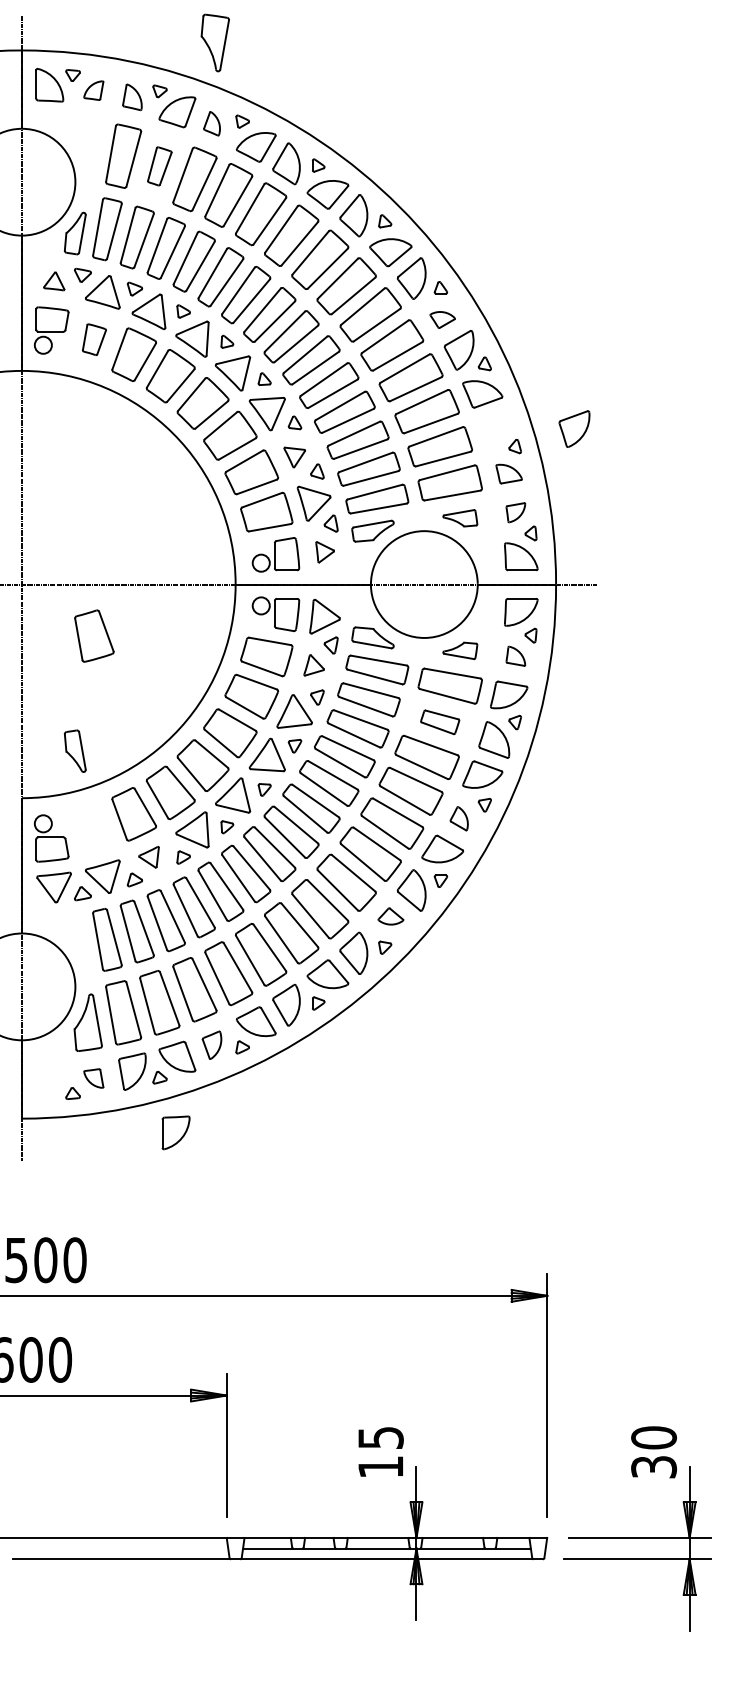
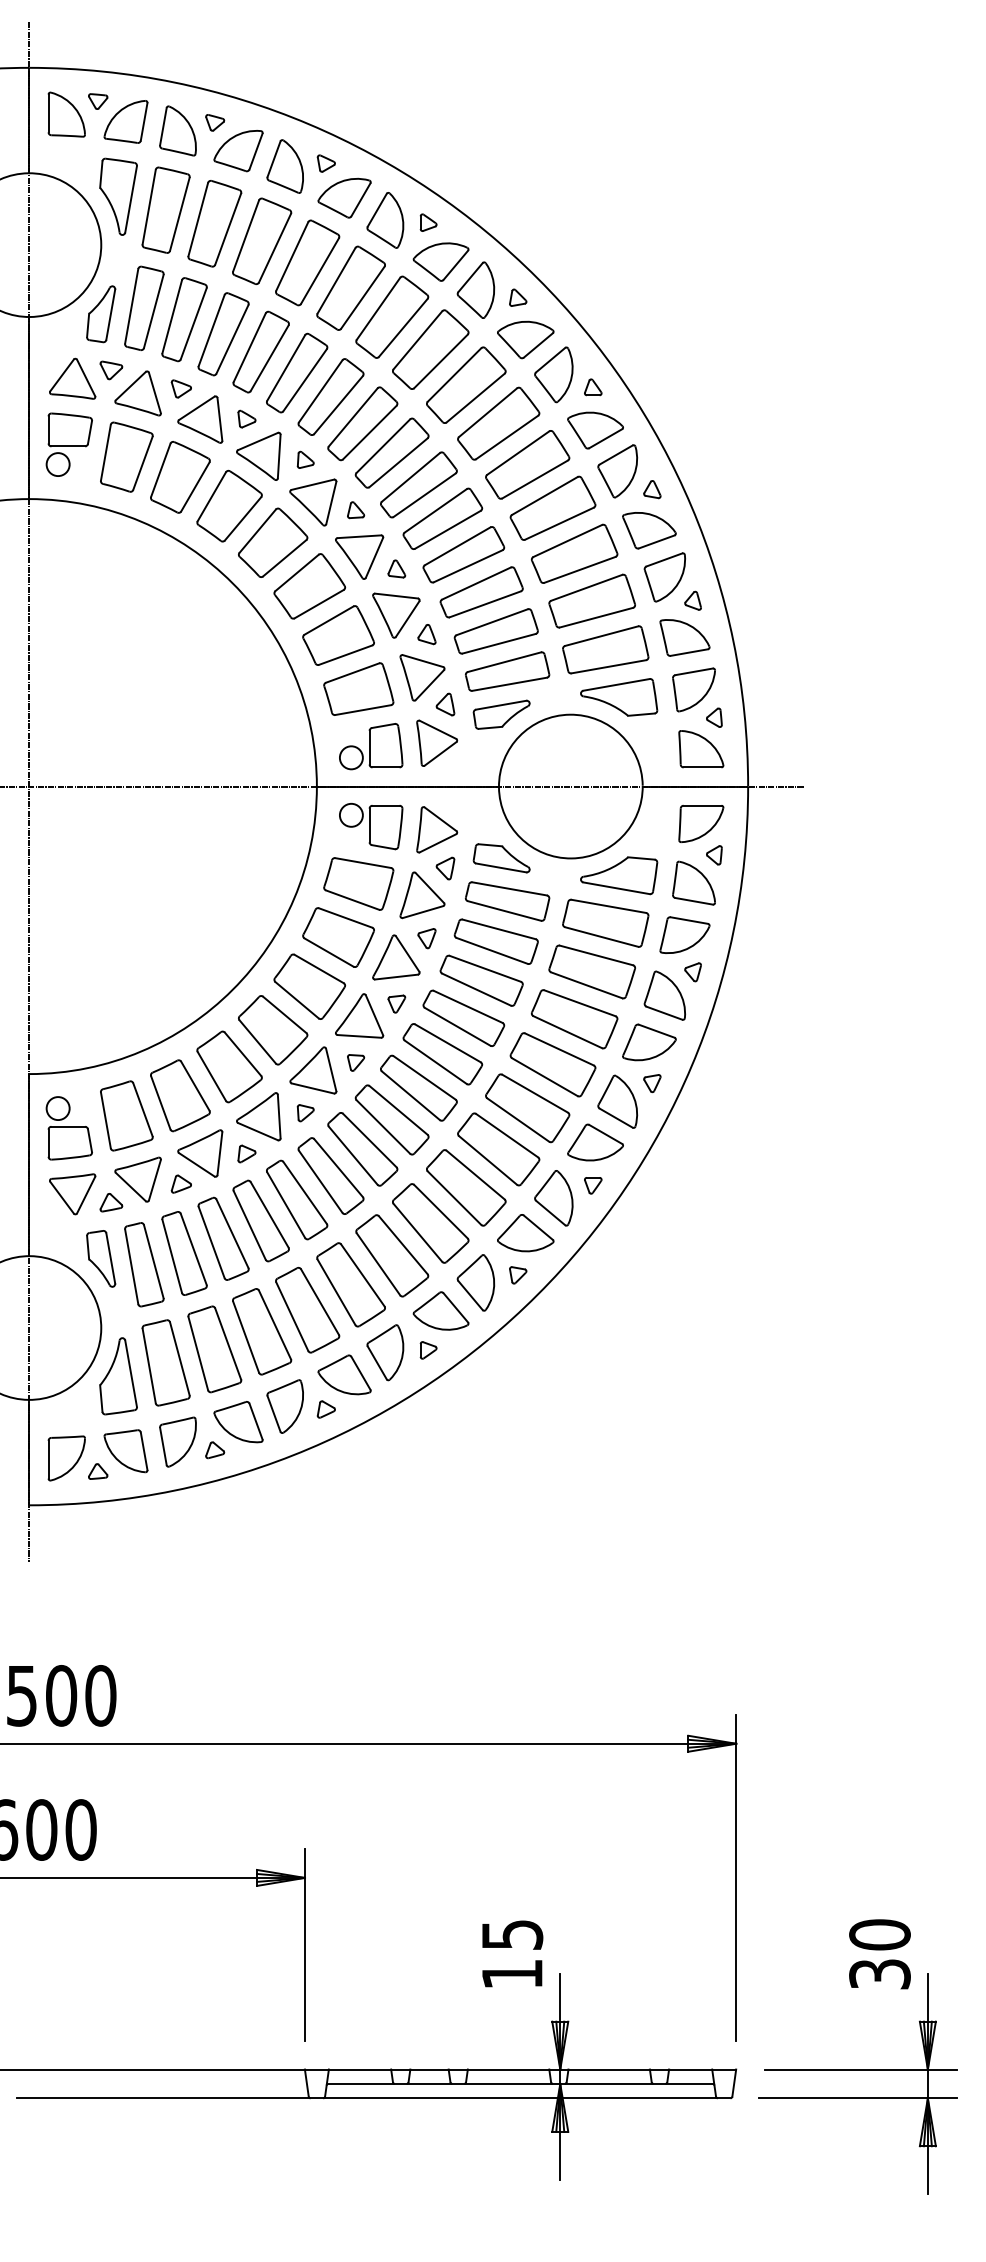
part: (215, 42) -> (118, 196), moved
part: (93, 90) -> (125, 121), size x1.67
part: (132, 97) -> (177, 130), size x1.43
part: (211, 123) -> (284, 166), size x1.67
part: (159, 166) -> (214, 223), size x1.67
part: (54, 281) -> (72, 378), size x1.67
part: (442, 319) -> (595, 430), size x1.67
part: (94, 339) -> (126, 456), size x1.67
part: (574, 429) -> (664, 577), moved
part: (294, 457) -> (396, 615), size x1.67
part: (508, 473) -> (684, 637), size x1.43
part: (515, 512) -> (693, 689), size x1.67
part: (460, 518) -> (619, 697), size x1.67
part: (325, 551) -> (437, 742), size x1.67
part: (94, 635) -> (126, 1115), moved
part: (460, 650) -> (619, 875), size x1.67
part: (515, 655) -> (693, 882), size x1.67
part: (314, 665) -> (422, 895), size x1.67
part: (439, 721) -> (591, 971), size x1.67
part: (75, 750) -> (101, 1258), moved
part: (459, 818) -> (617, 1101), size x1.67
part: (149, 857) -> (200, 1153), size x1.67
part: (390, 916) -> (525, 1233), size x1.67
part: (211, 1045) -> (284, 1406), size x1.43
part: (93, 1078) -> (125, 1451), size x1.67
part: (175, 1132) -> (66, 1458), moved

